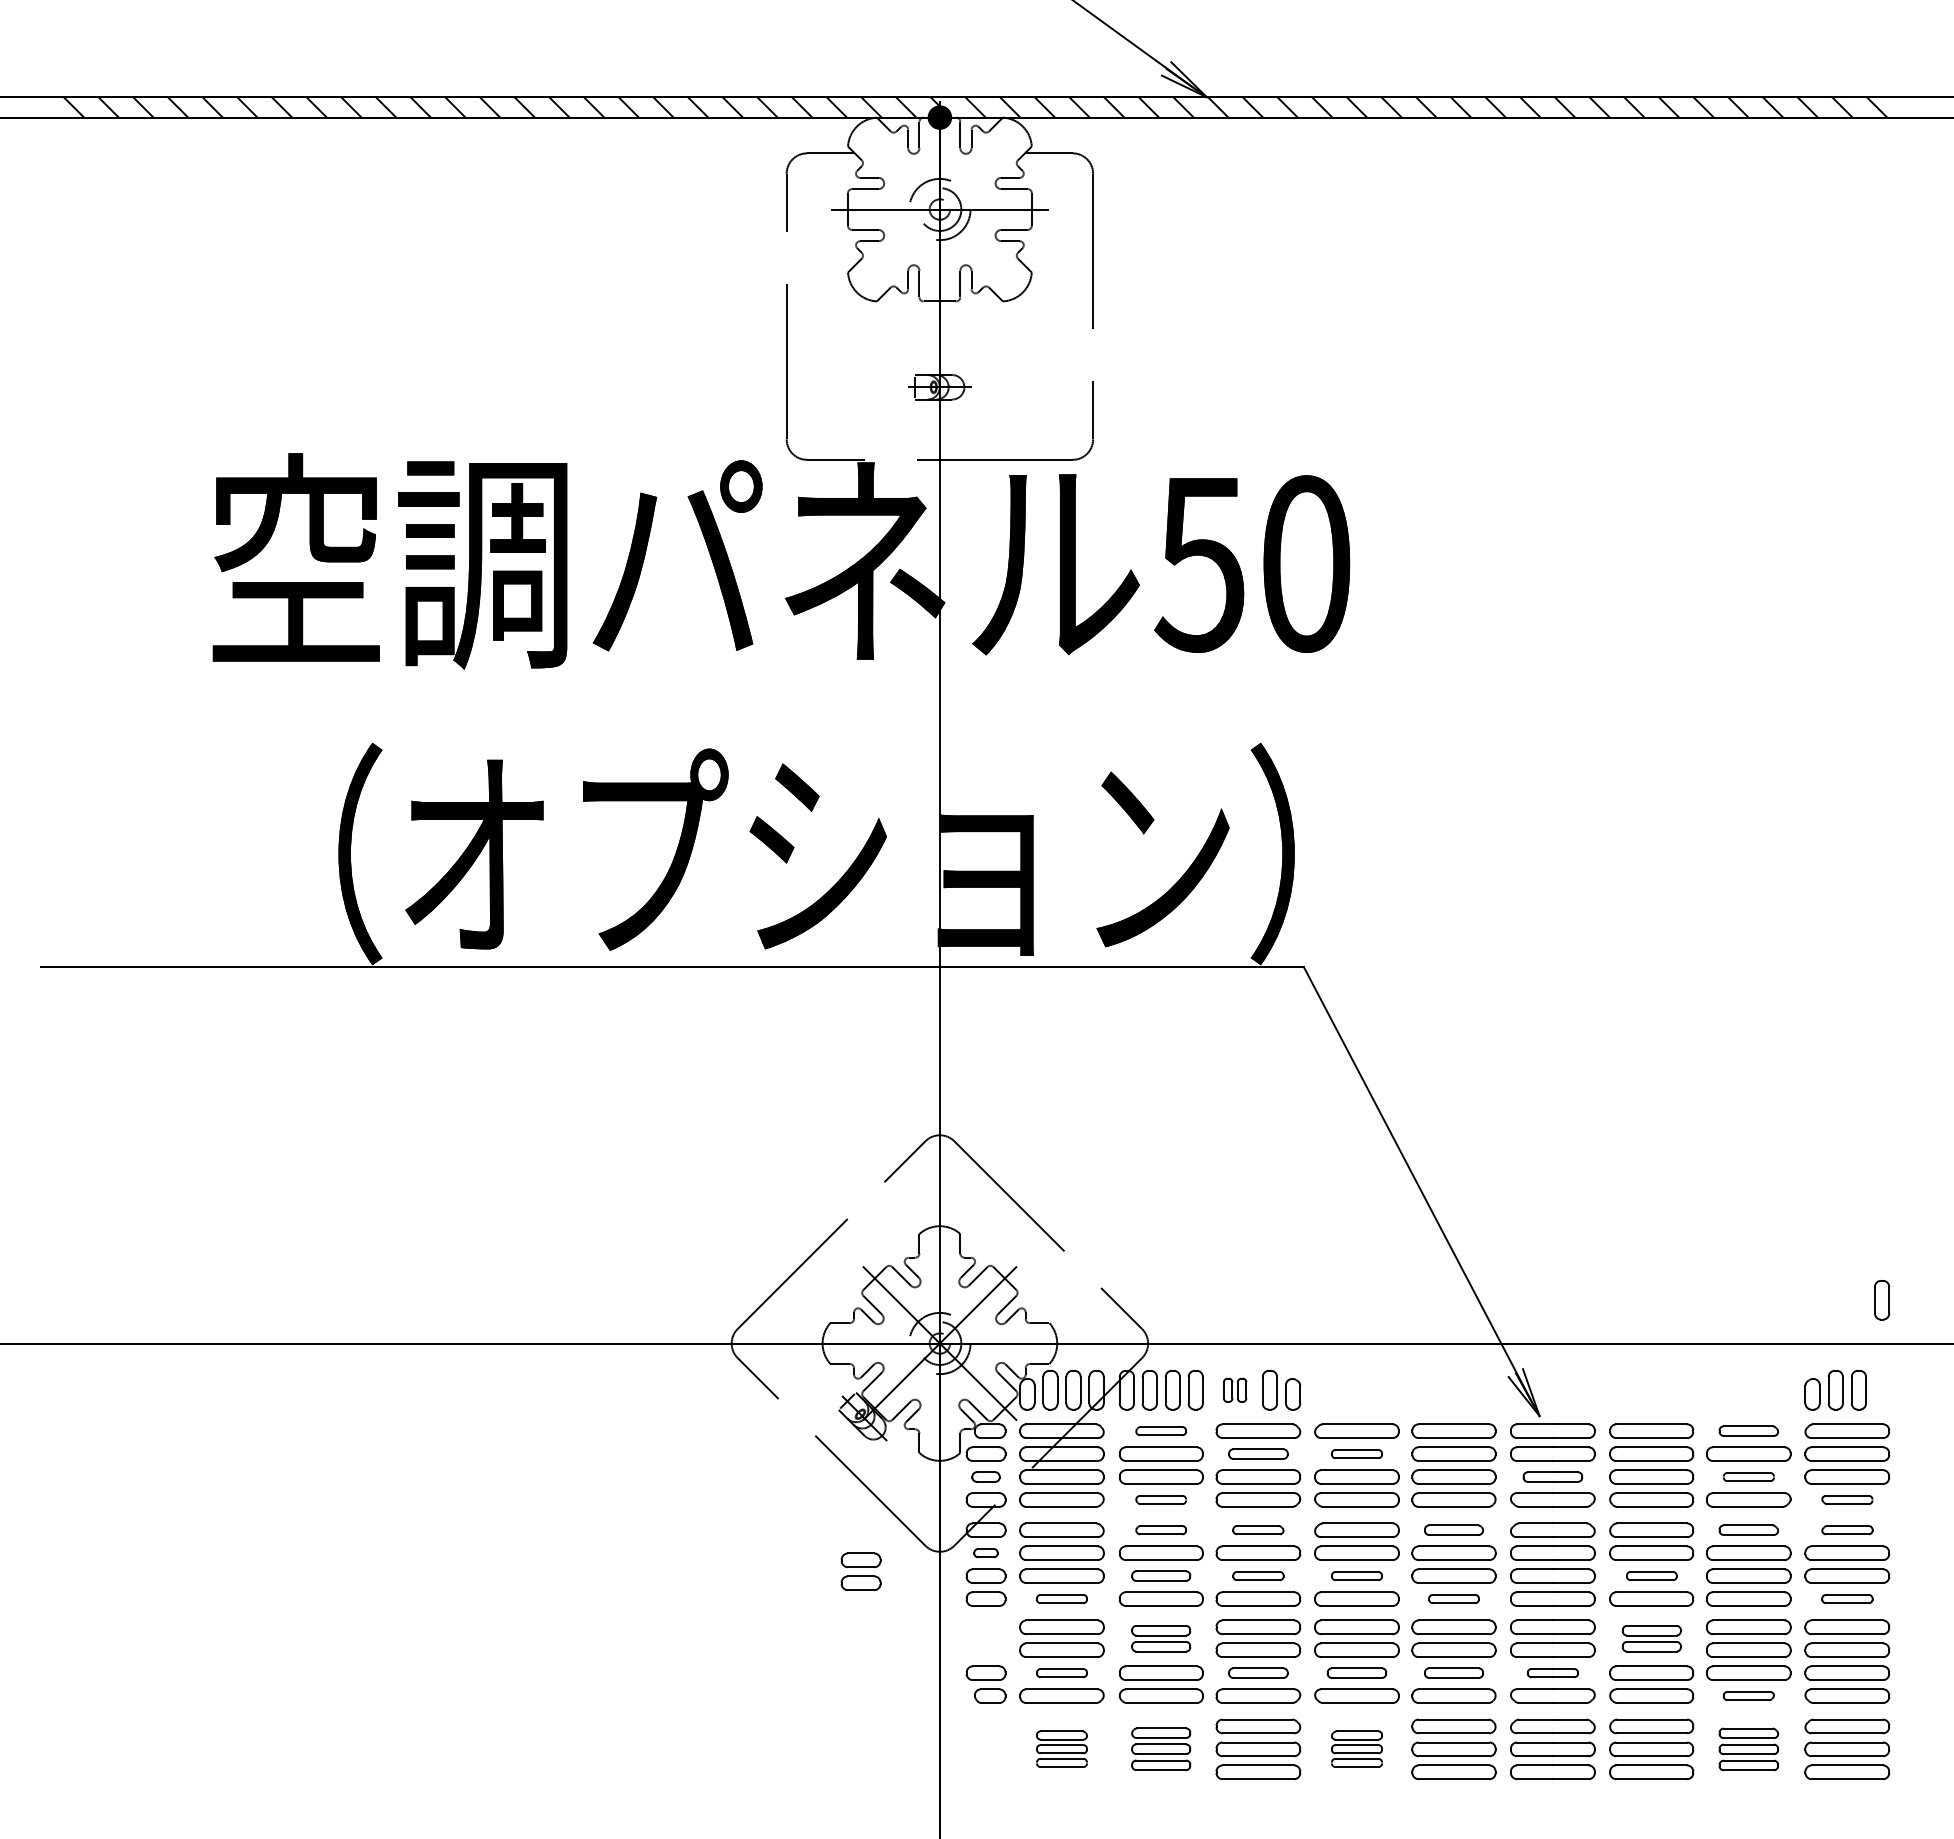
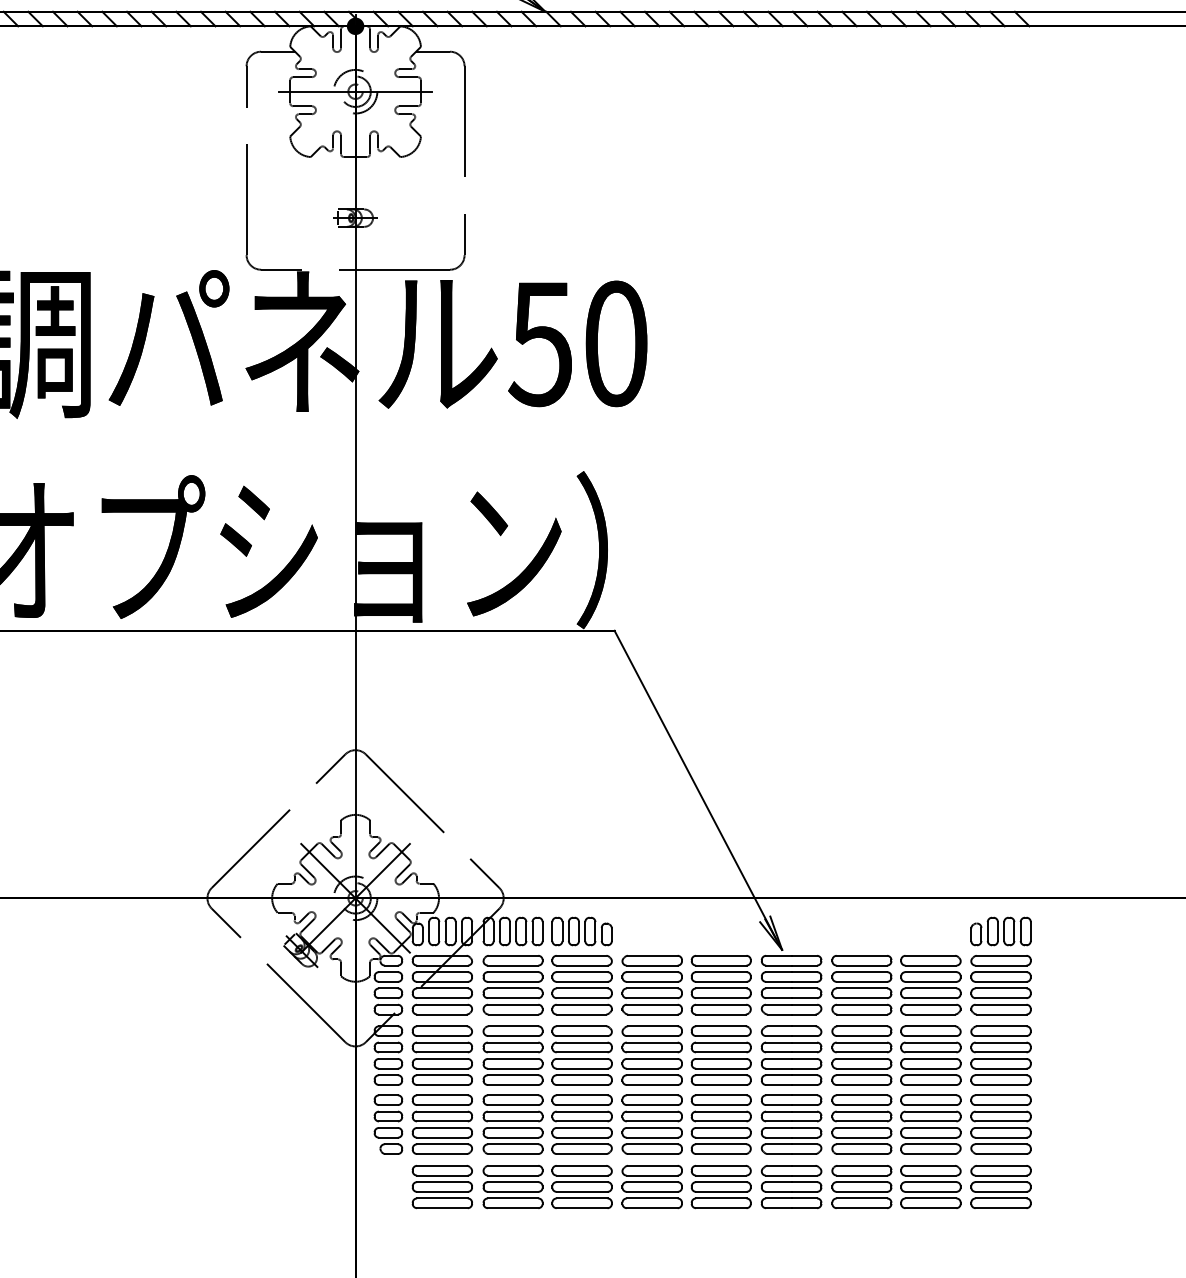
part: (1882, 1300) -> (1026, 931), moved
part: (1234, 1390) -> (565, 931), size x1.67
part: (1160, 1430) -> (512, 960), size x1.67
part: (1748, 1430) -> (930, 960), size x1.43
part: (1258, 1453) -> (582, 976), size x1.43
part: (1356, 1453) -> (651, 976), size x1.67
part: (985, 1476) -> (388, 992), size x1.43
part: (1552, 1476) -> (791, 992), size x1.43
part: (1748, 1476) -> (930, 992), size x1.67
part: (1160, 1499) -> (512, 1009), size x1.67
part: (1847, 1499) -> (1001, 1009), size x1.67
part: (1160, 1529) -> (512, 1030), size x1.67
part: (1258, 1529) -> (582, 1030), size x1.67
part: (1453, 1529) -> (720, 1030), size x1.43
part: (1748, 1529) -> (930, 1030), size x1.43
part: (1847, 1529) -> (1001, 1030), size x1.67
part: (985, 1552) -> (388, 1046), size x1.67
part: (860, 1571) -> (388, 1108), moved
part: (1160, 1575) -> (512, 1063), size x1.43
part: (1258, 1575) -> (582, 1063), size x1.67
part: (1356, 1575) -> (651, 1063), size x1.67
part: (1651, 1575) -> (861, 1063), size x1.67
part: (1061, 1598) -> (442, 1079), size x1.67
part: (1453, 1598) -> (720, 1079), size x1.67
part: (1847, 1598) -> (1001, 1079), size x1.67
part: (1160, 1638) -> (512, 1108), size x1.43
part: (1651, 1638) -> (861, 1108), size x1.43
part: (1061, 1672) -> (442, 1132), size x1.67
part: (1258, 1672) -> (582, 1132), size x1.43
part: (1356, 1672) -> (651, 1132), size x1.43
part: (1453, 1672) -> (720, 1132), size x1.43
part: (1552, 1672) -> (791, 1132), size x1.67
part: (1748, 1695) -> (930, 1148), size x1.67
part: (1061, 1748) -> (442, 1186), size x1.67
part: (1160, 1748) -> (512, 1186), size x1.43
part: (1356, 1748) -> (651, 1186), size x1.67
part: (1748, 1749) -> (930, 1187), size x1.43

